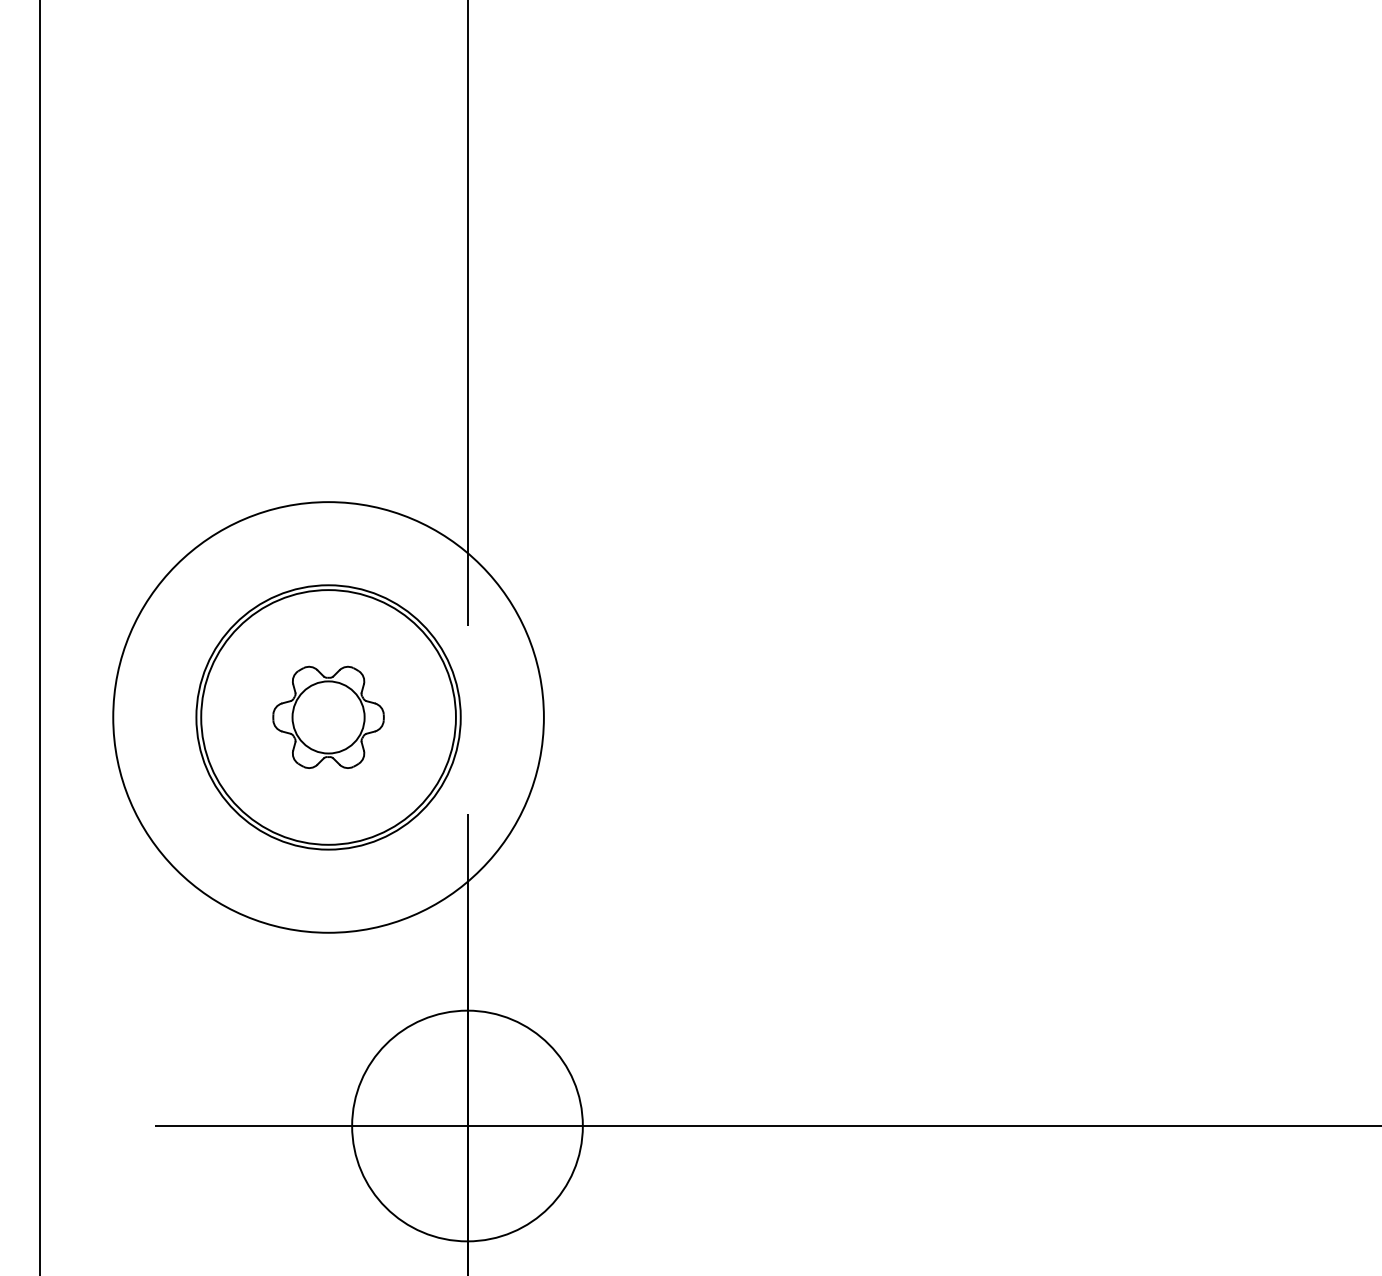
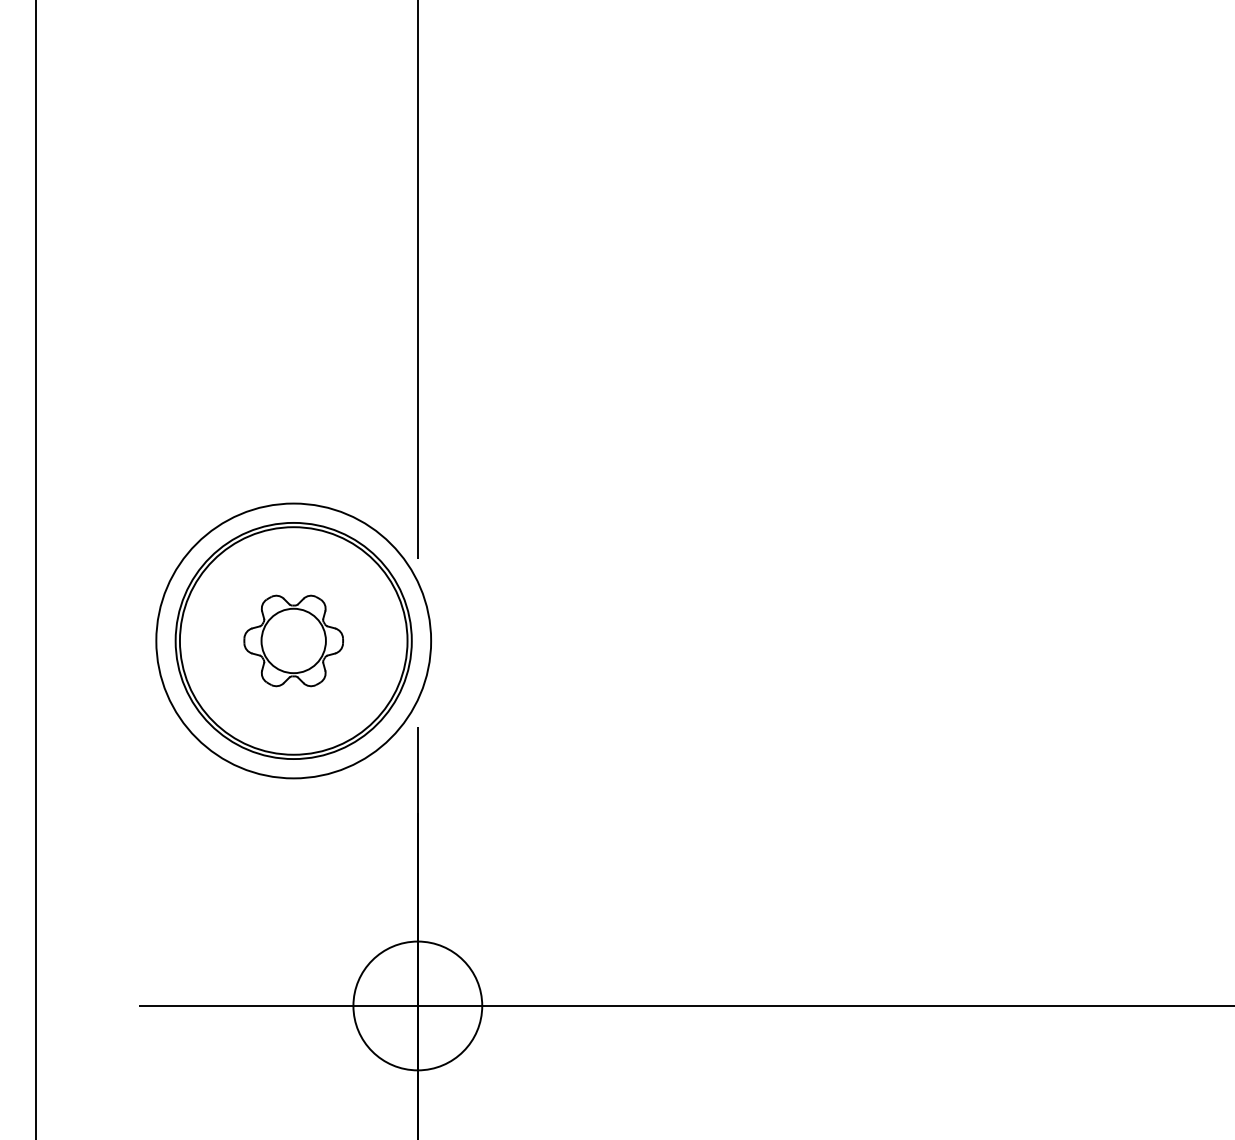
circle: (328, 716) -> (293, 640), size x0.71
circle: (467, 1125) -> (417, 1005), size x0.62

